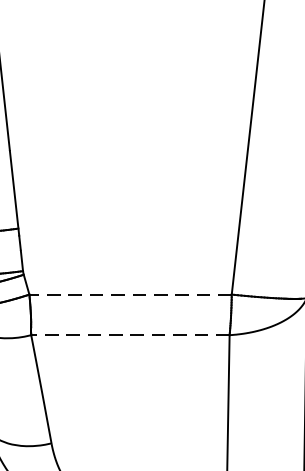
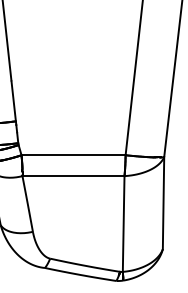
line: (130, 295) -> (73, 155), dashed -> solid
line: (130, 335) -> (73, 176), dashed -> solid

